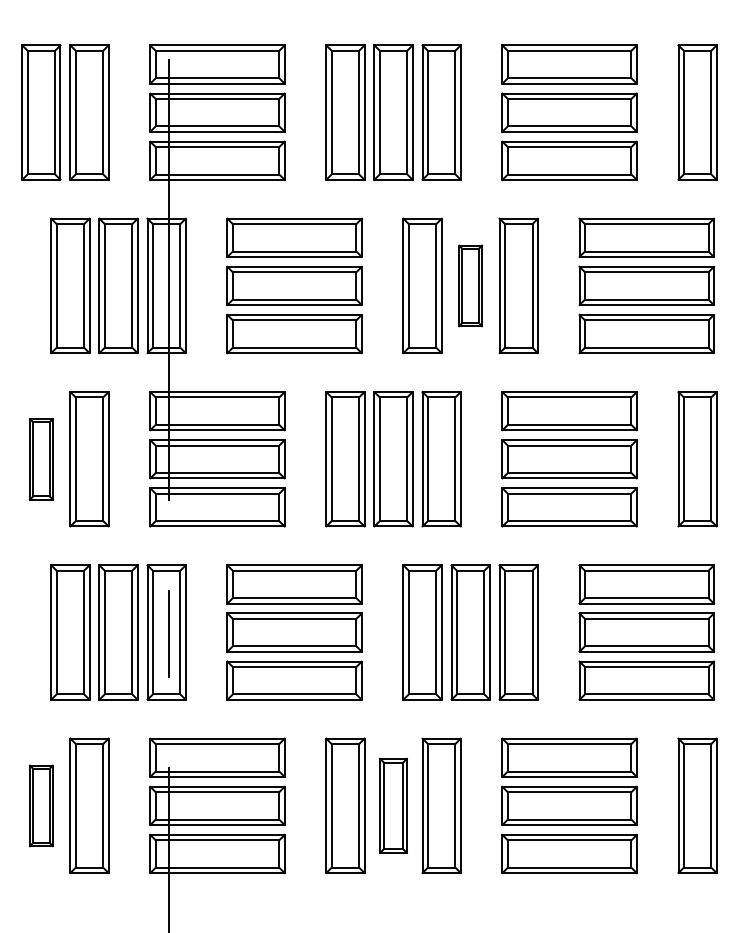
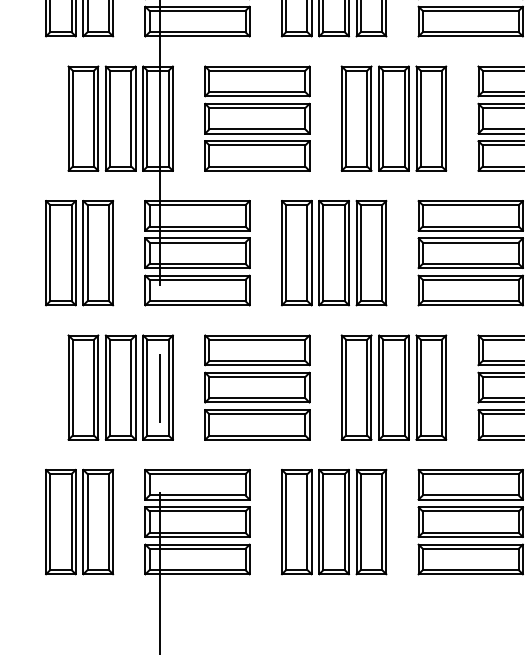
part: (470, 285) -> (393, 118), size x1.67
part: (41, 459) -> (60, 253), size x1.67
part: (41, 805) -> (60, 521), size x1.67
part: (393, 805) -> (334, 521), size x1.43

